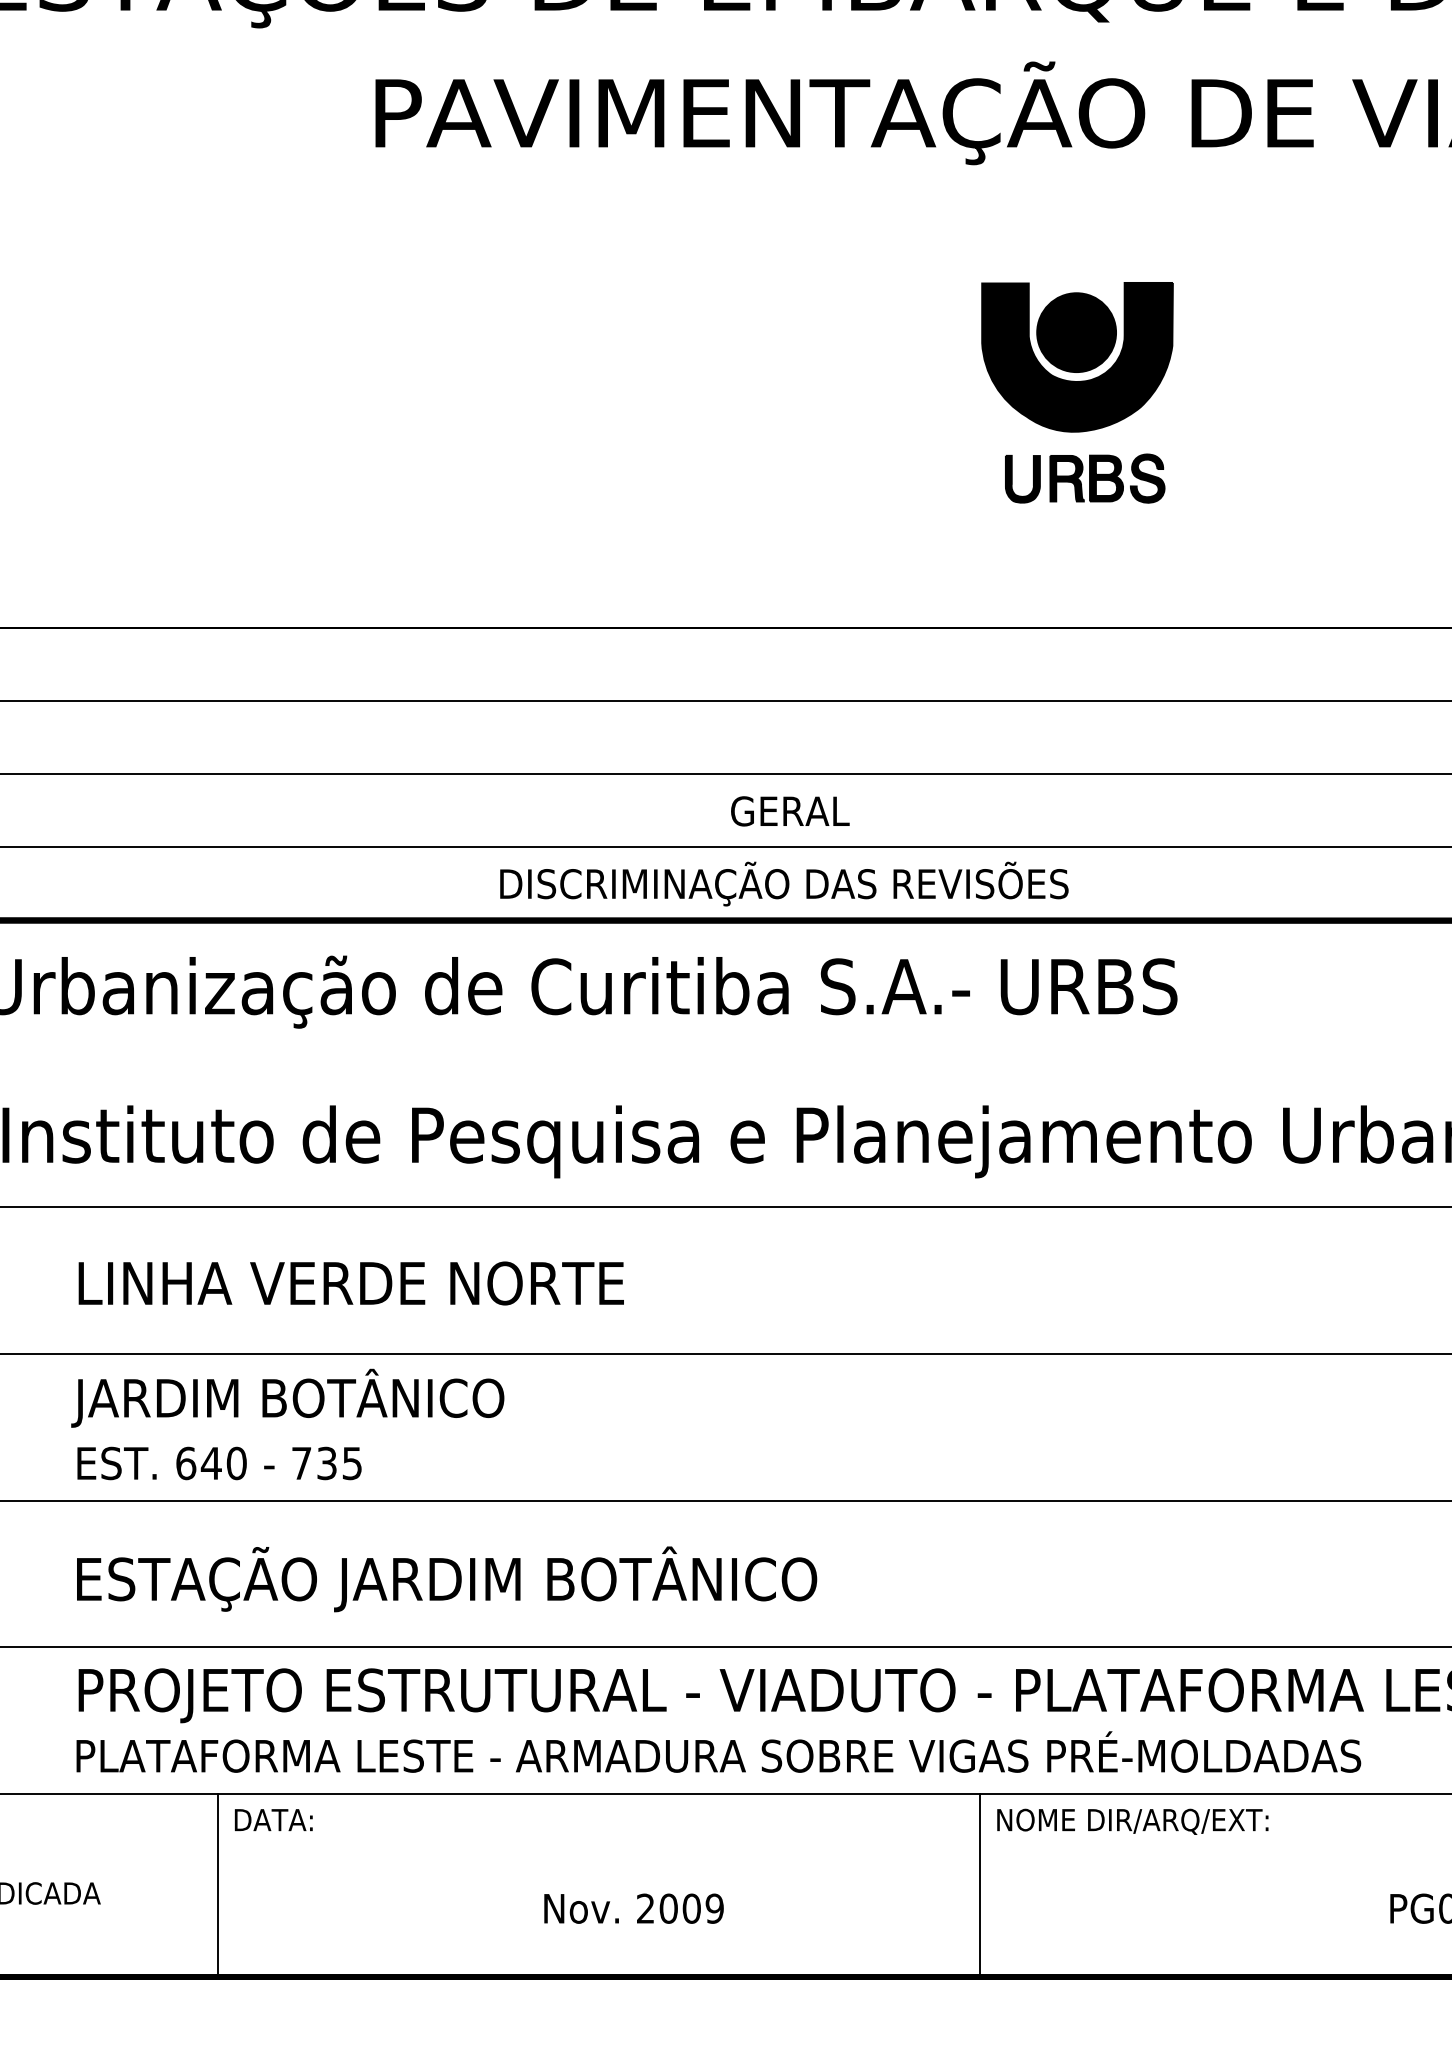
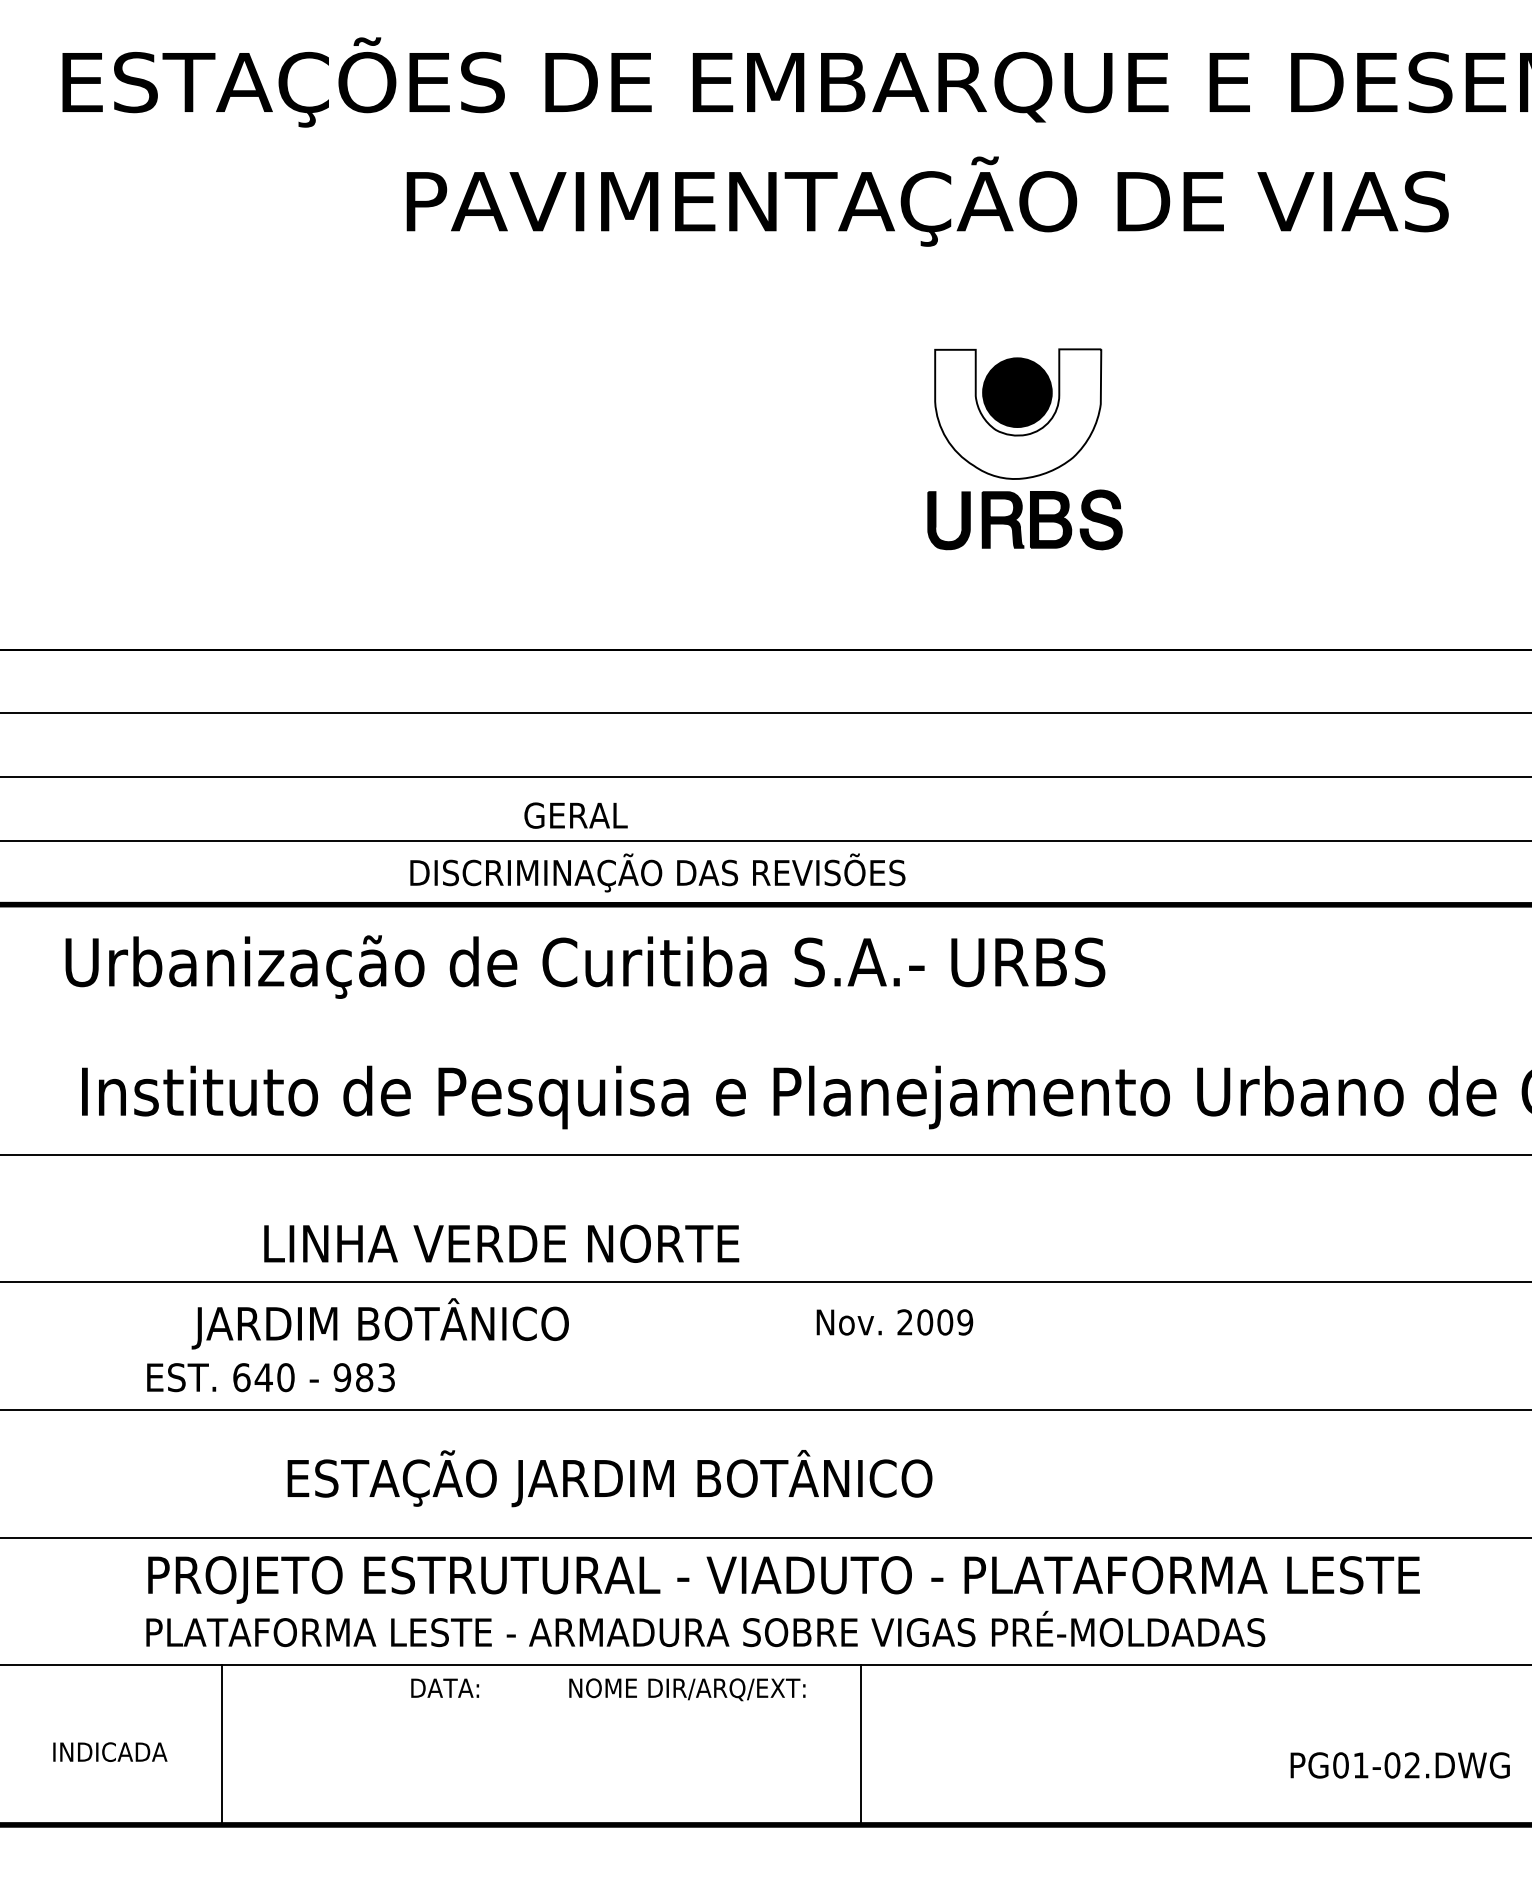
fill: (1077, 357) -> (1018, 414), removed
part: (1084, 478) -> (1024, 519), size x1.4
text: (789, 811) -> (575, 815), moved
text: (783, 883) -> (657, 872), moved
text: (351, 1283) -> (501, 1243), moved
text: (286, 1397) -> (379, 1323), moved
text: (325, 1463) -> (363, 1377), 735 -> 983
text: (446, 1579) -> (609, 1478), moved
text: (273, 1819) -> (444, 1687), moved
text: (1132, 1821) -> (687, 1689), moved
line: (217, 1884) -> (222, 1744), moved
line: (980, 1884) -> (861, 1744), moved
text: (633, 1908) -> (894, 1322), moved

